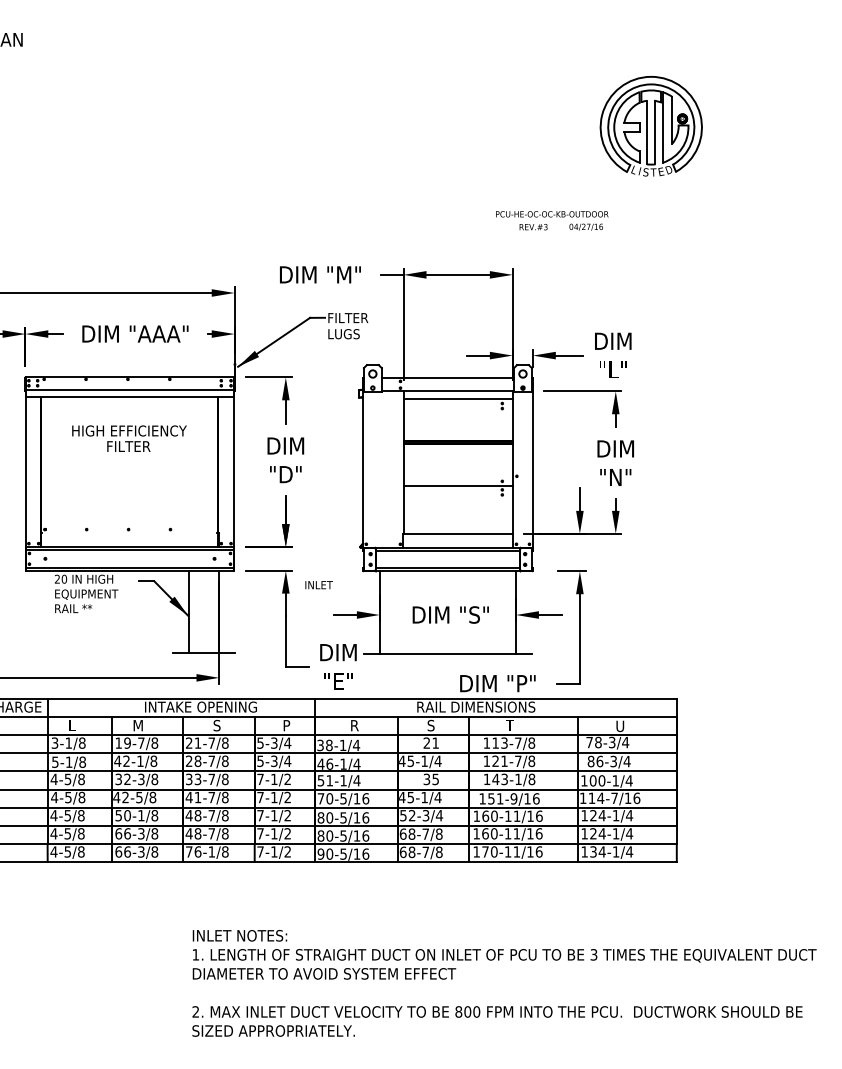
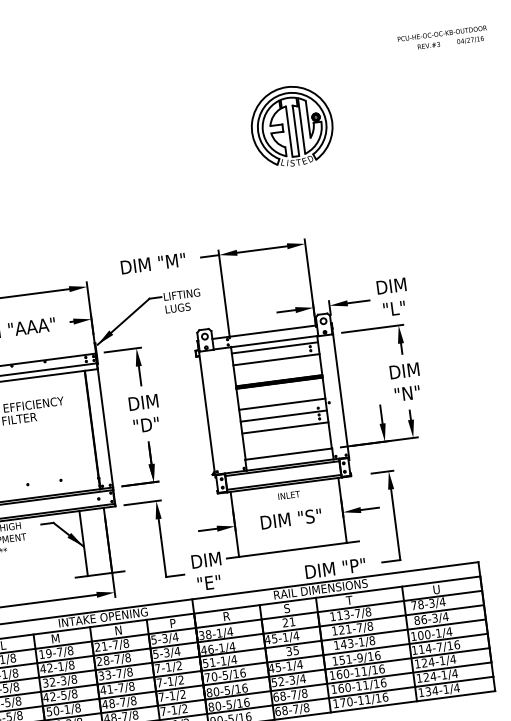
part: (650, 126) -> (291, 126), moved
text: (552, 220) -> (443, 38), moved
text: (351, 318) -> (182, 294), FILTER -> LIFTING
line: (457, 414) -> (275, 359), added
line: (457, 470) -> (281, 404), added
line: (457, 500) -> (284, 427), added
text: (318, 585) -> (288, 495), moved
text: (217, 725) -> (118, 630), S -> N

